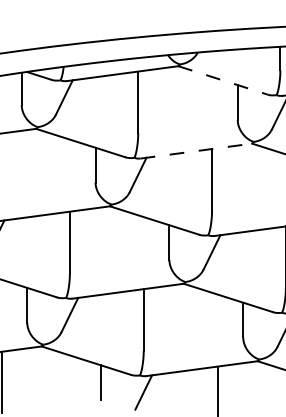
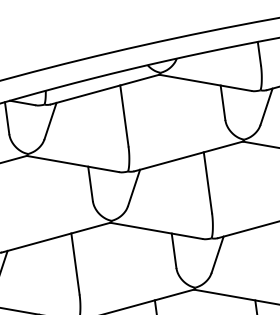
line: (222, 80) -> (204, 83), dashed -> solid
line: (197, 151) -> (189, 156), dashed -> solid

